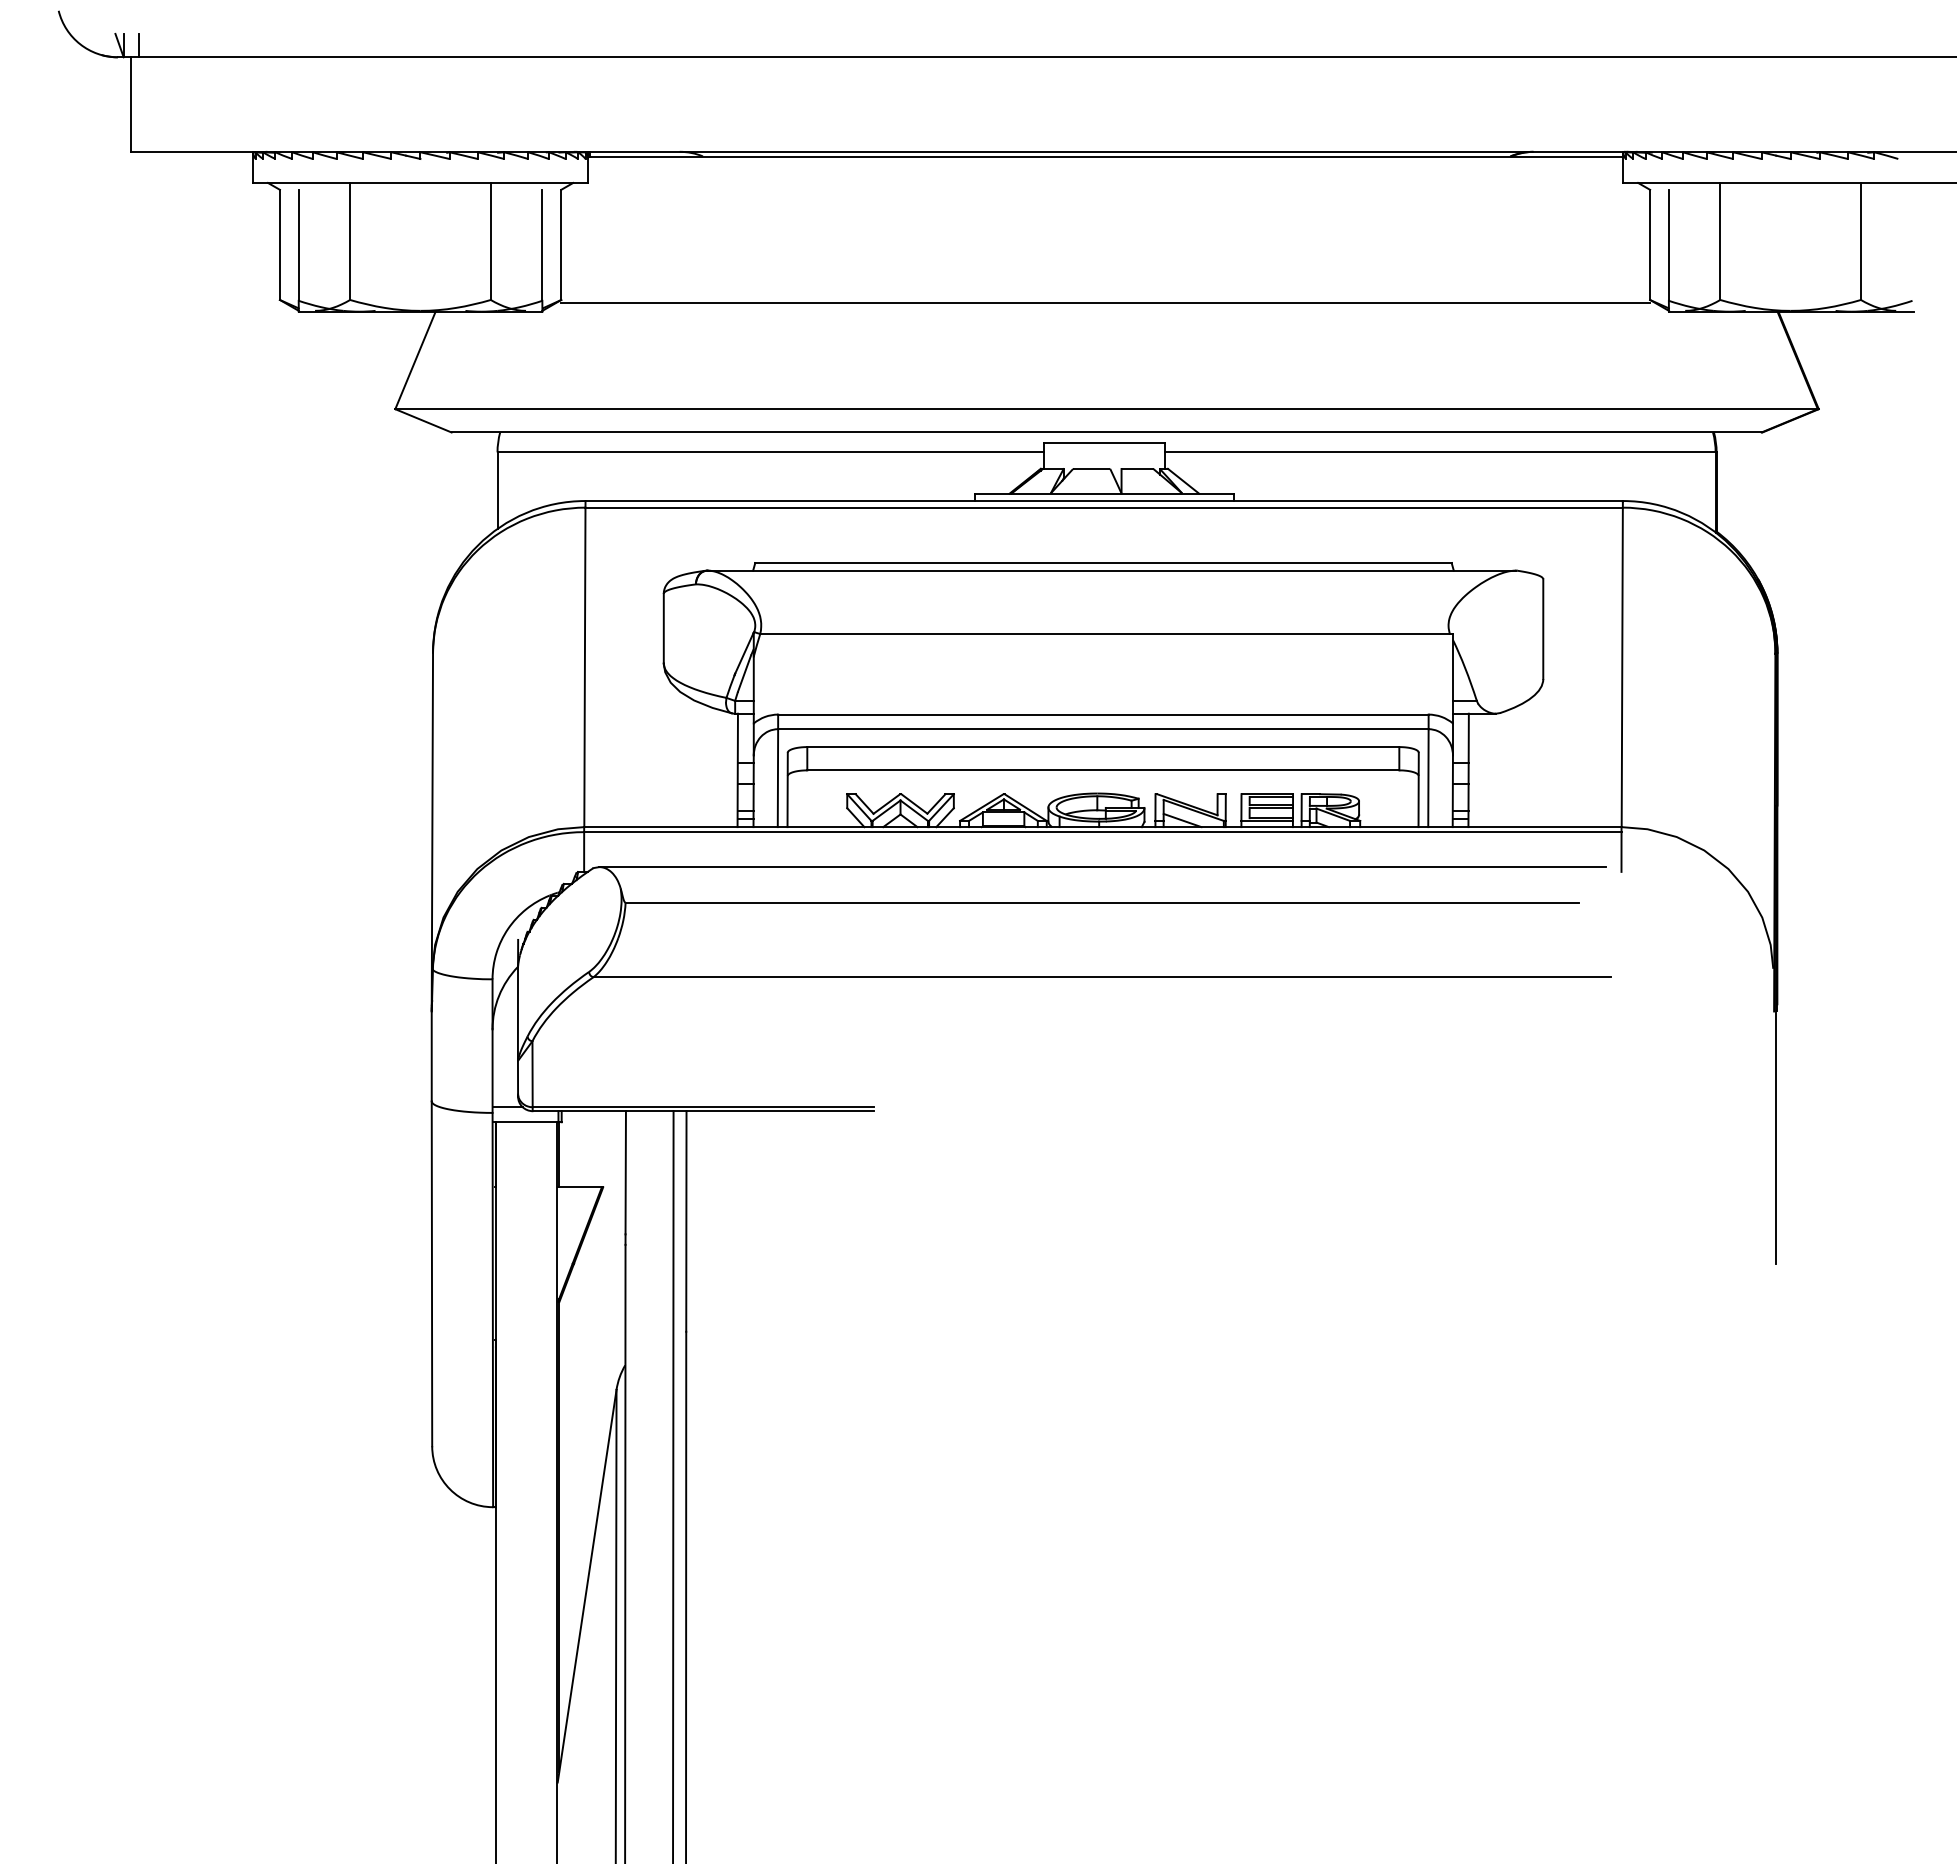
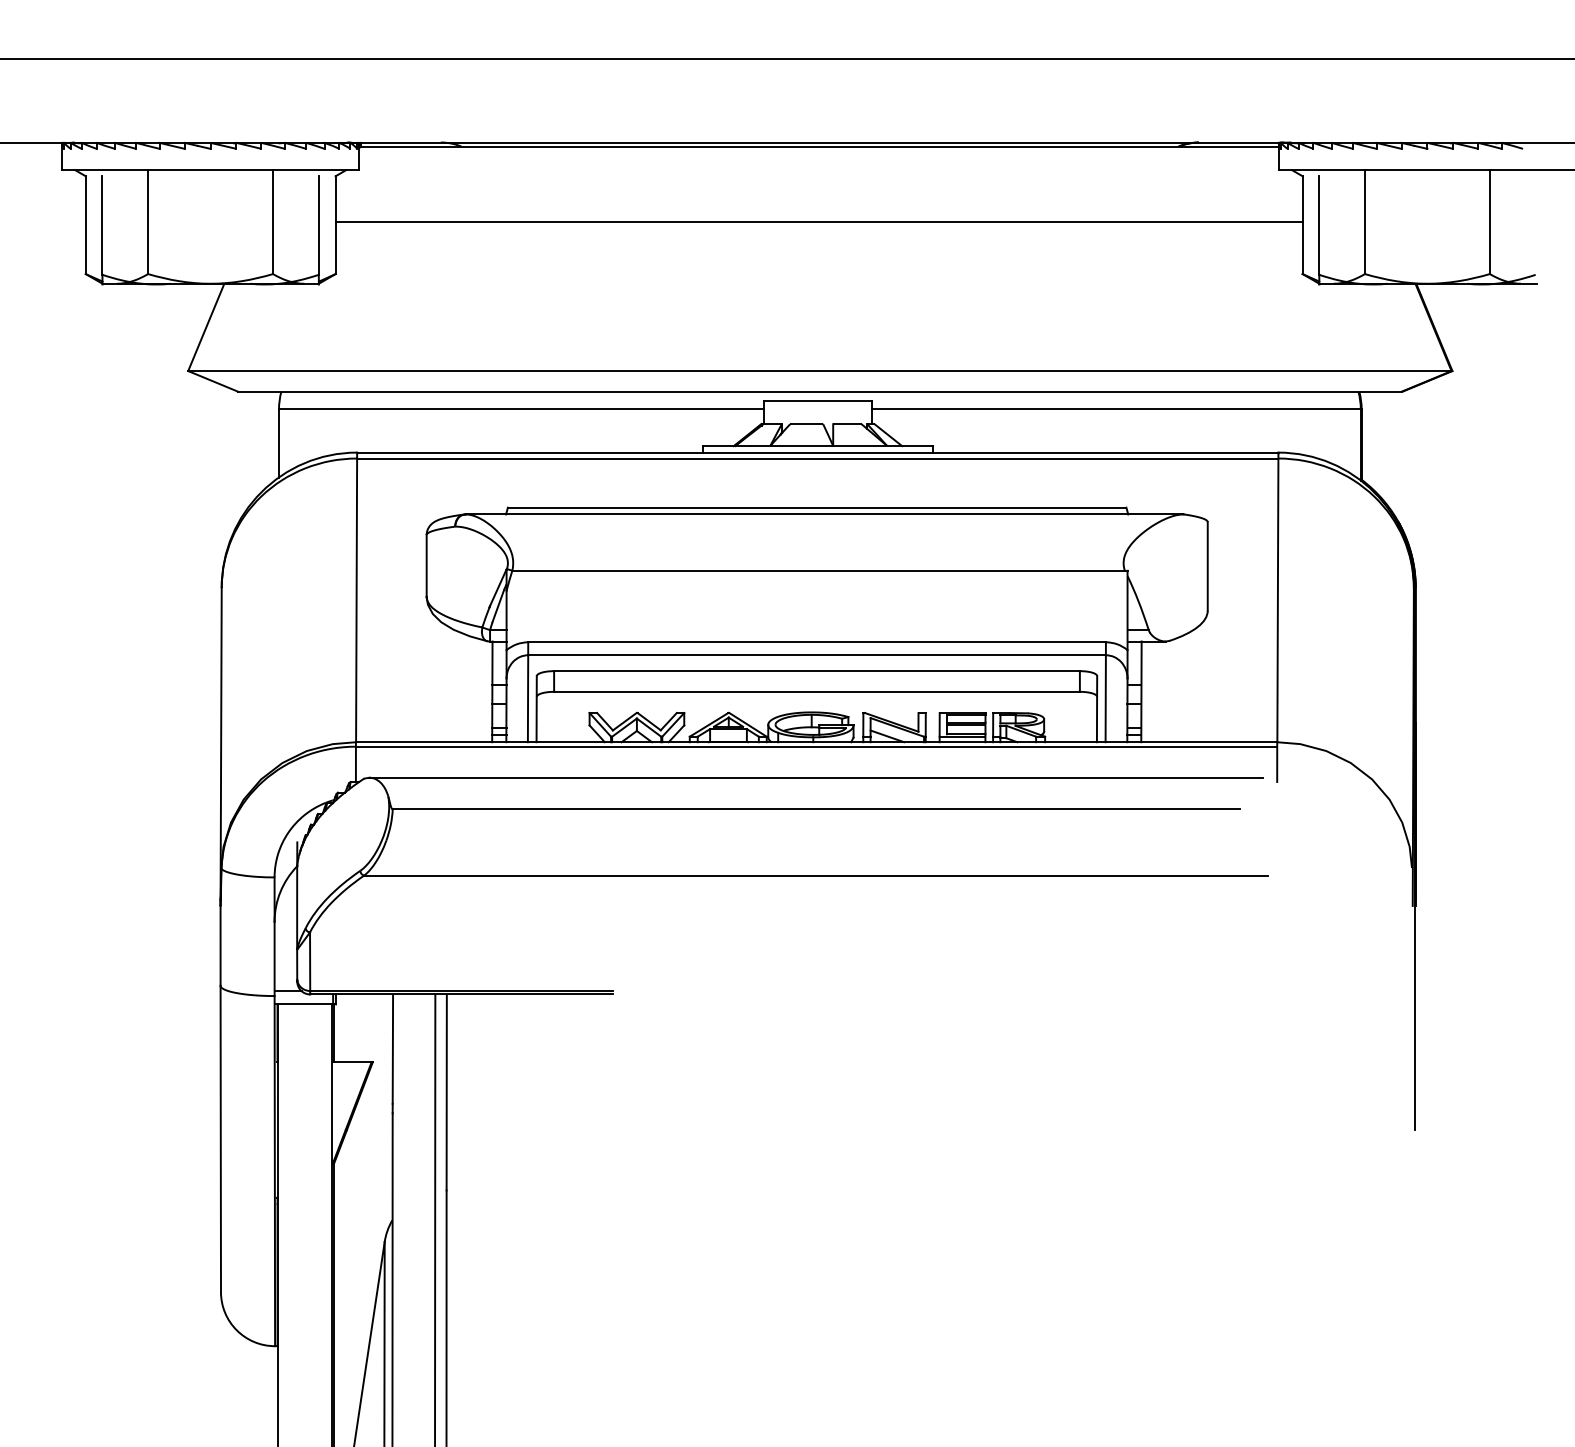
line: (1105, 302) -> (818, 222), moved

